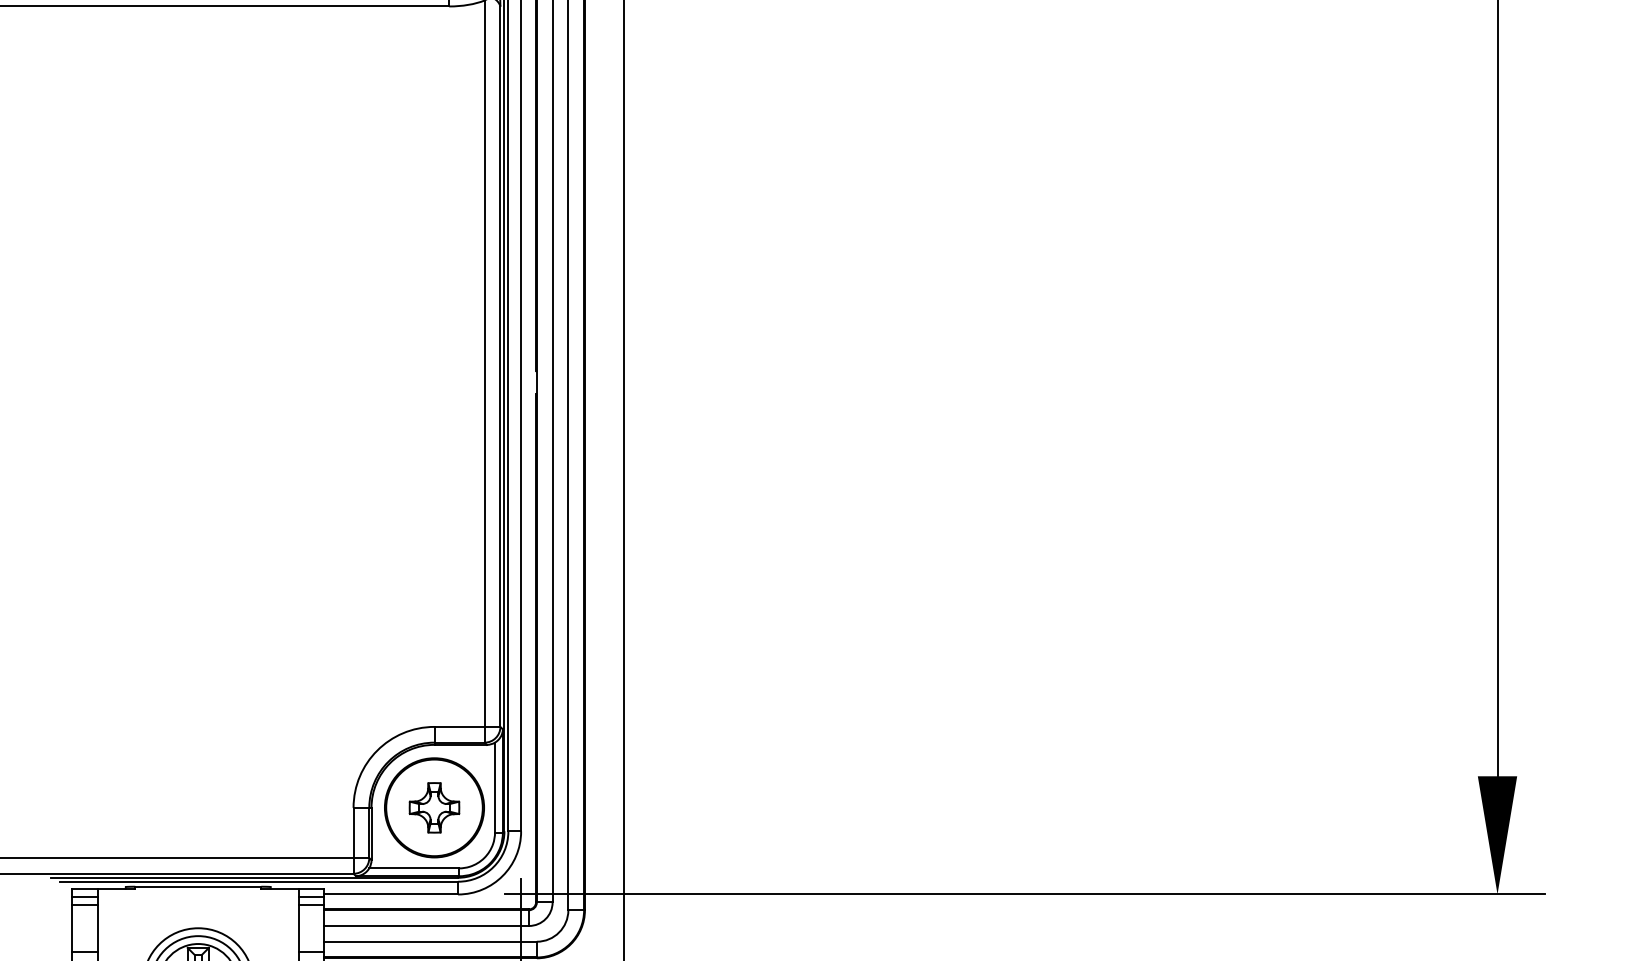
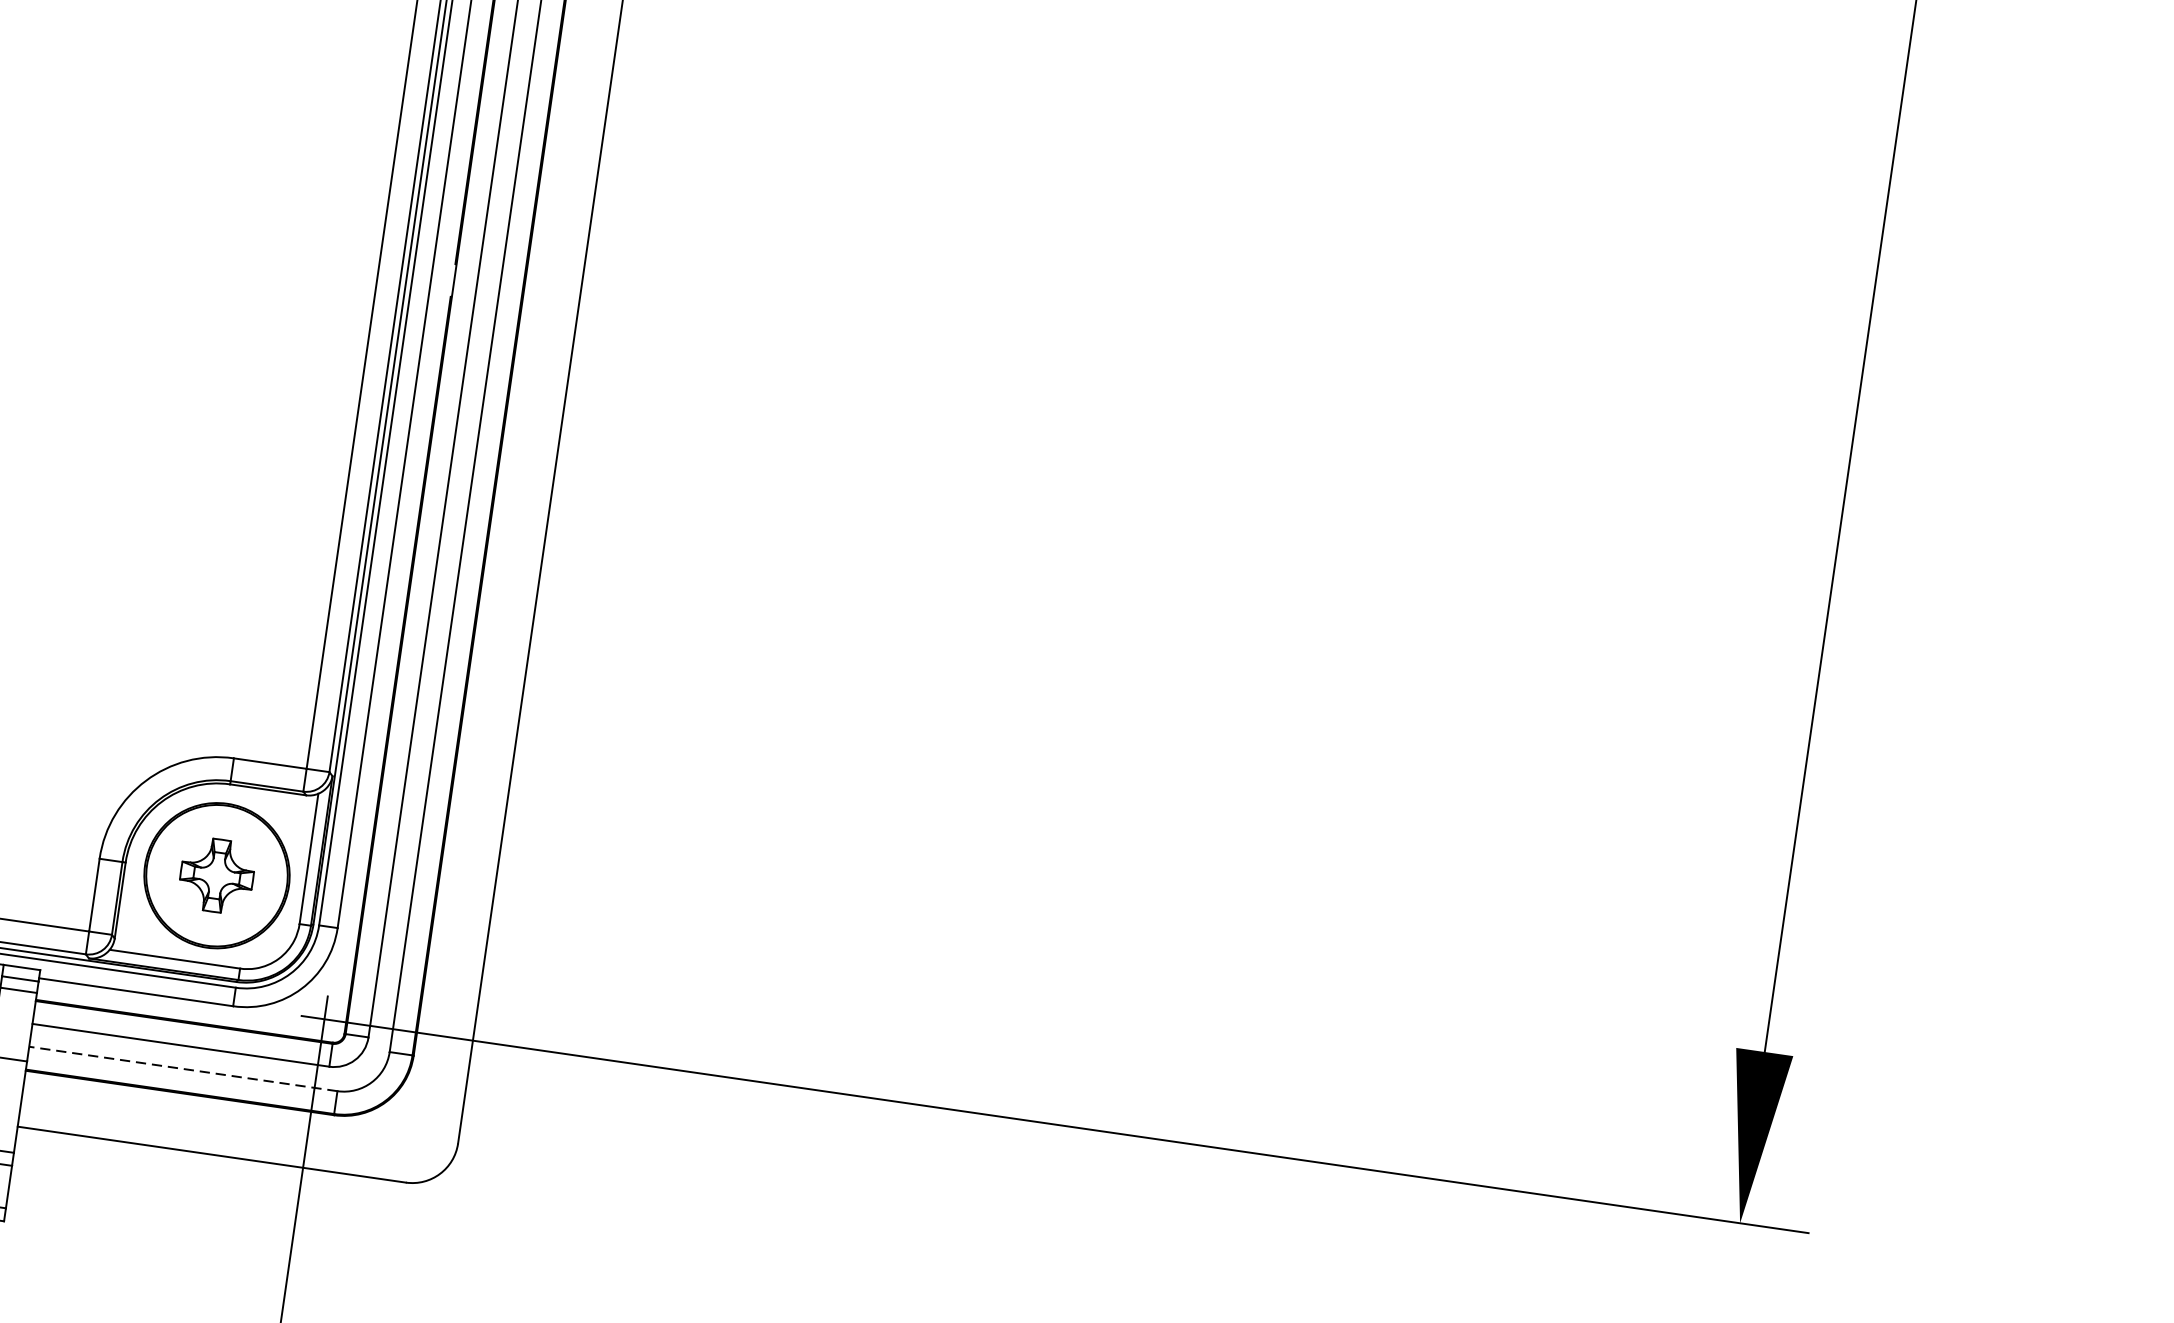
line: (430, 941) -> (183, 1068), solid -> dashed

